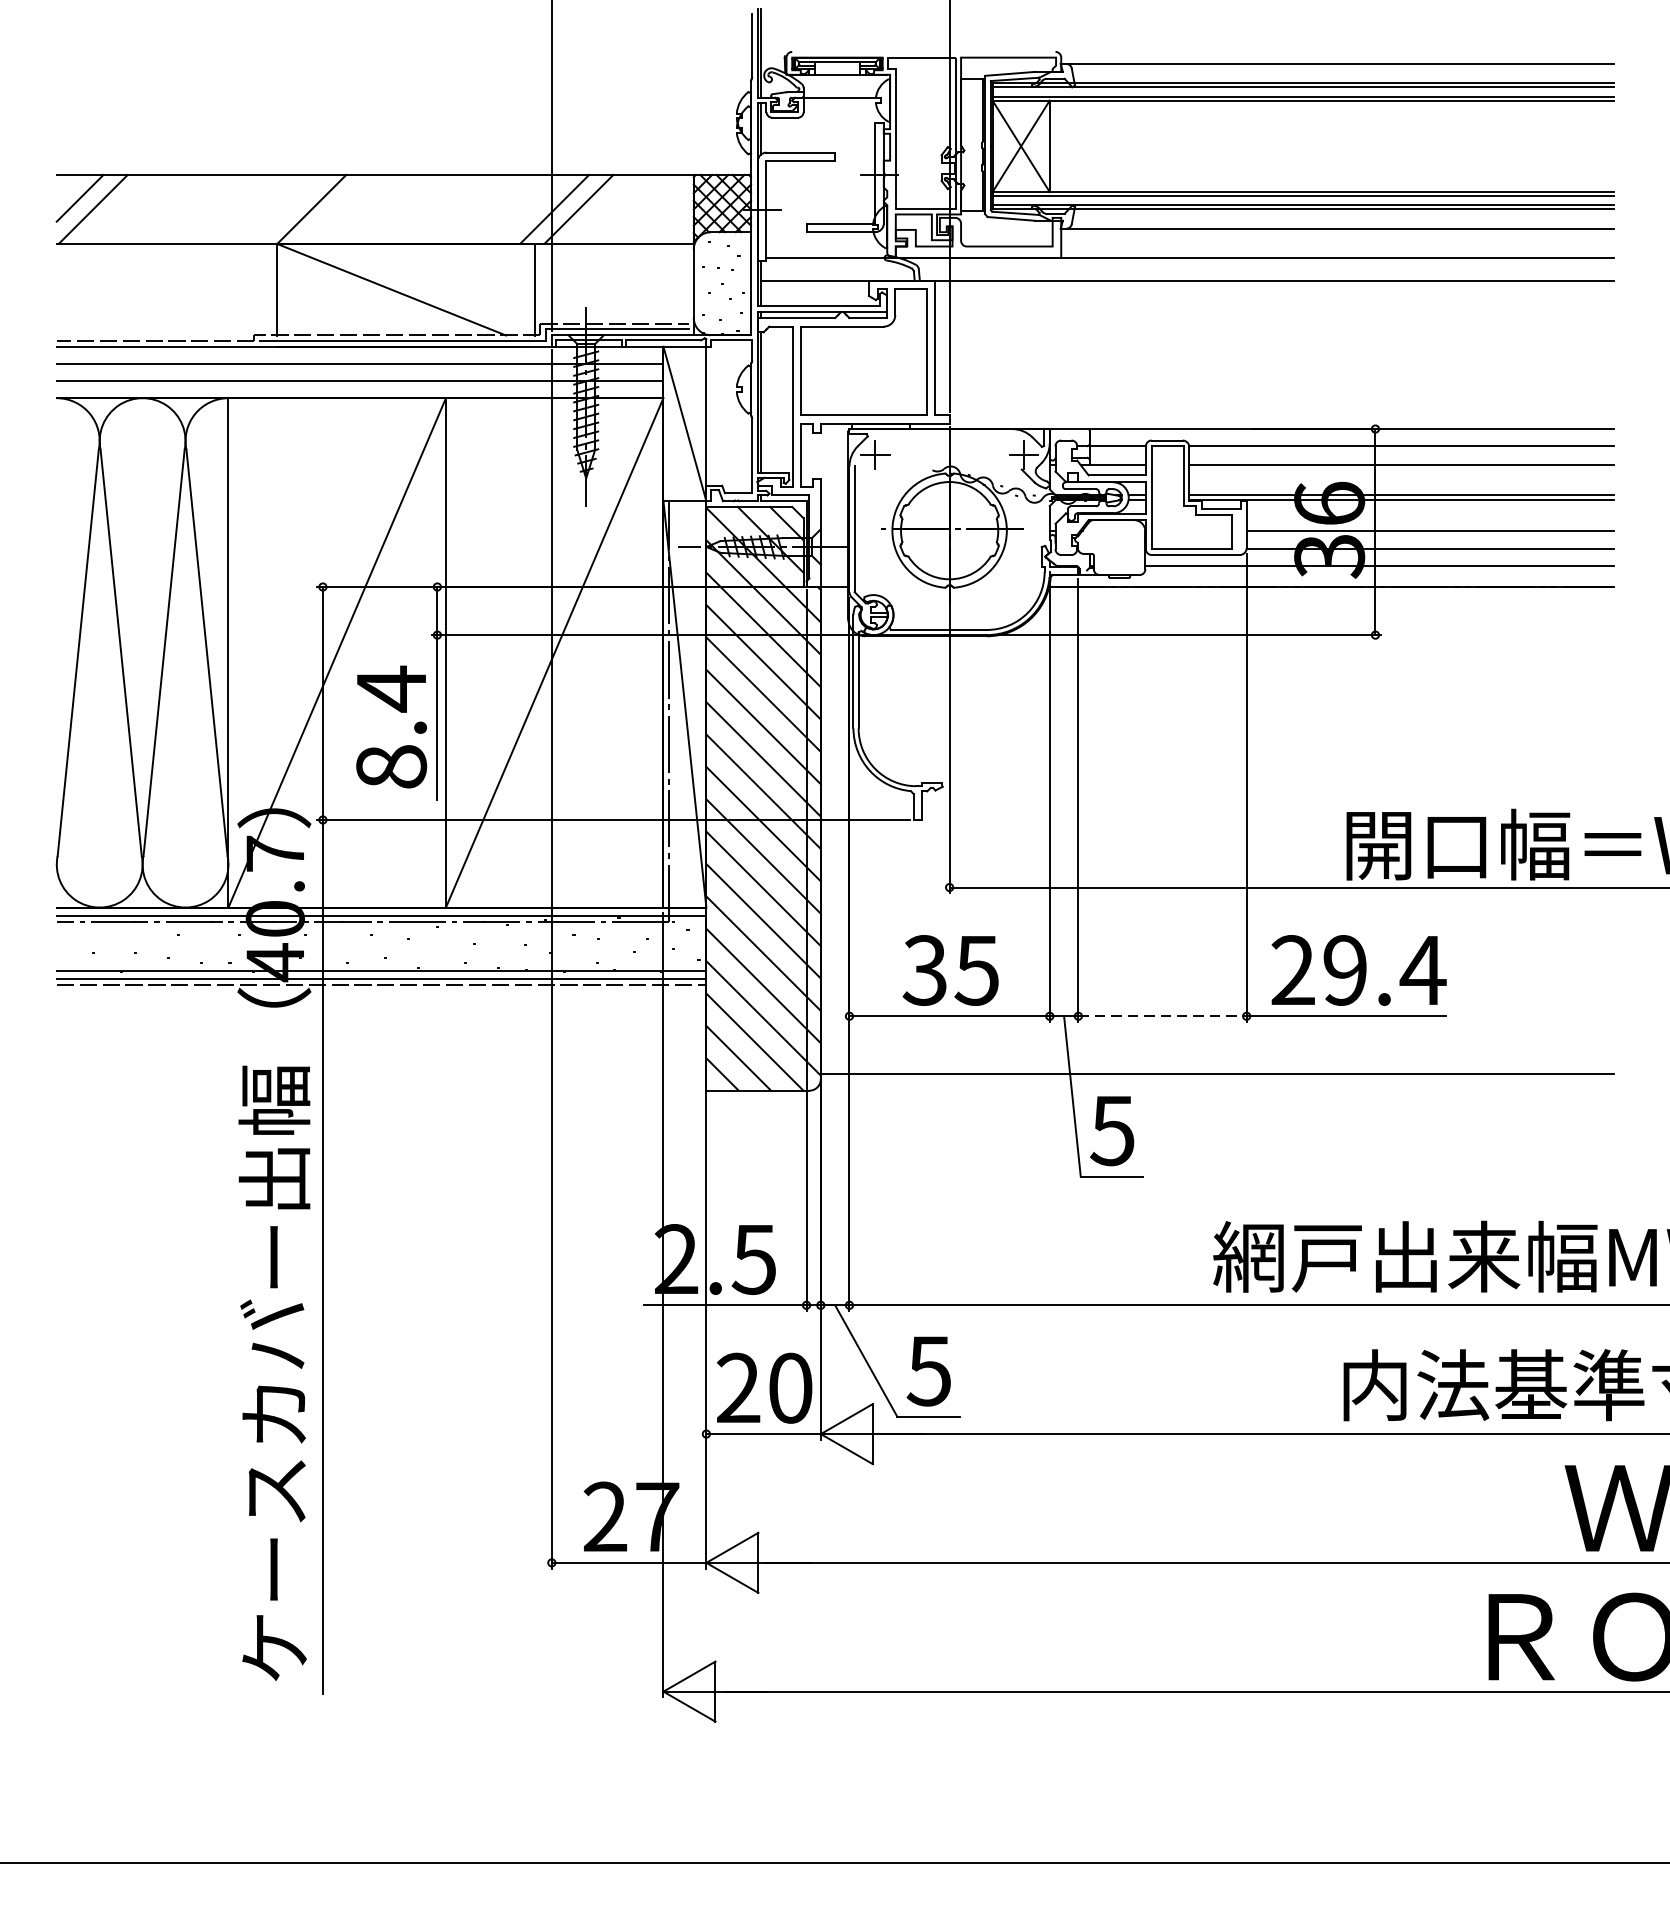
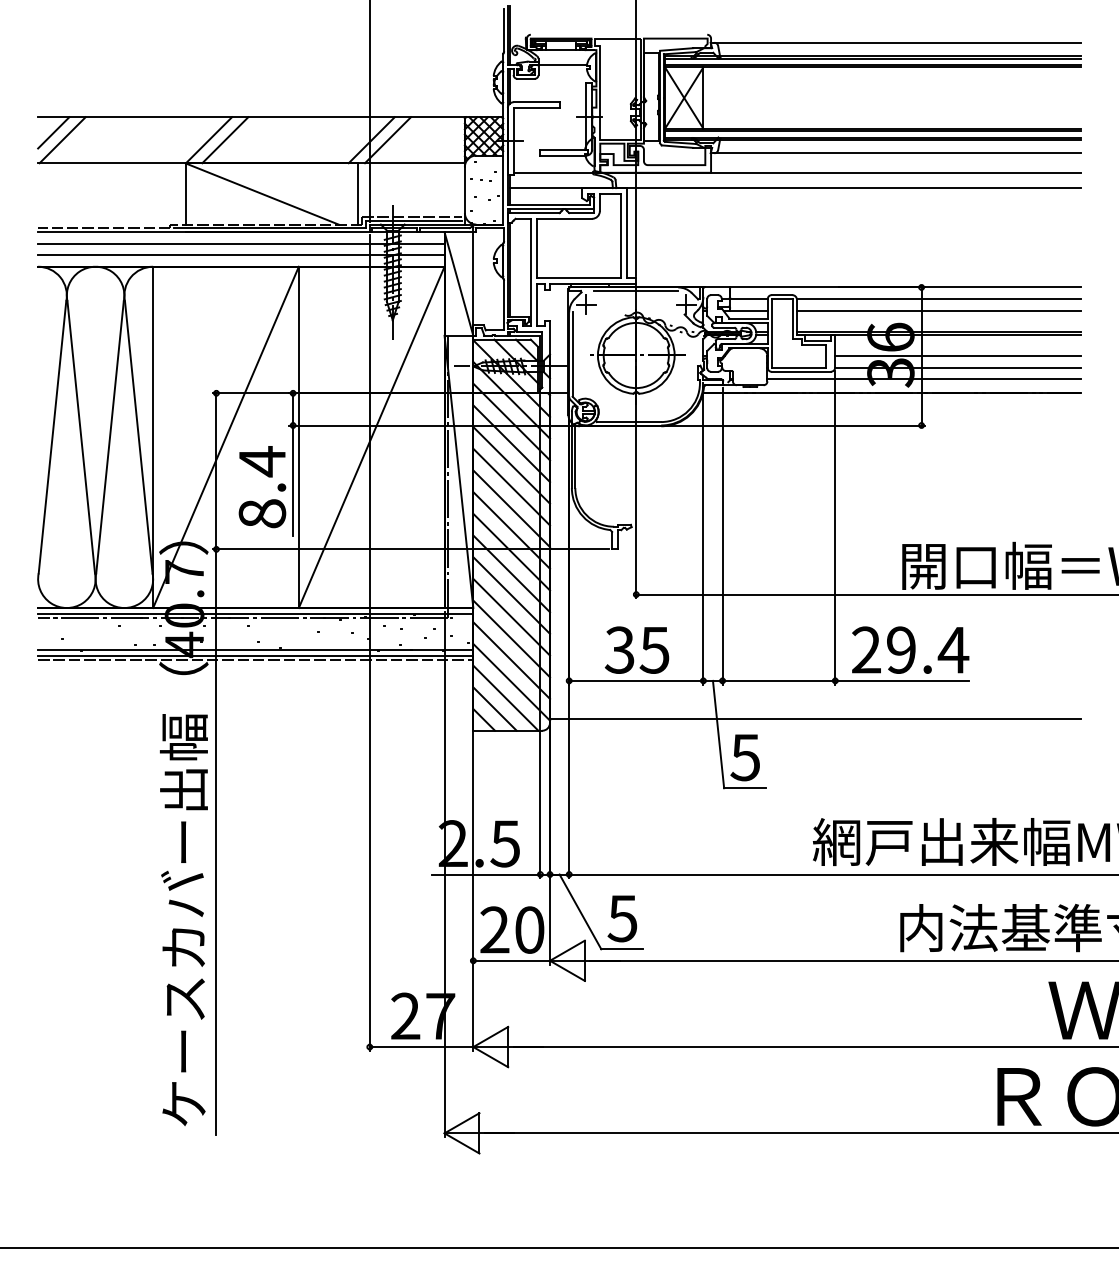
line: (336, 209) -> (225, 140), added
line: (949, 433) -> (636, 290), added
line: (1163, 1015) -> (779, 680), dashed -> solid

